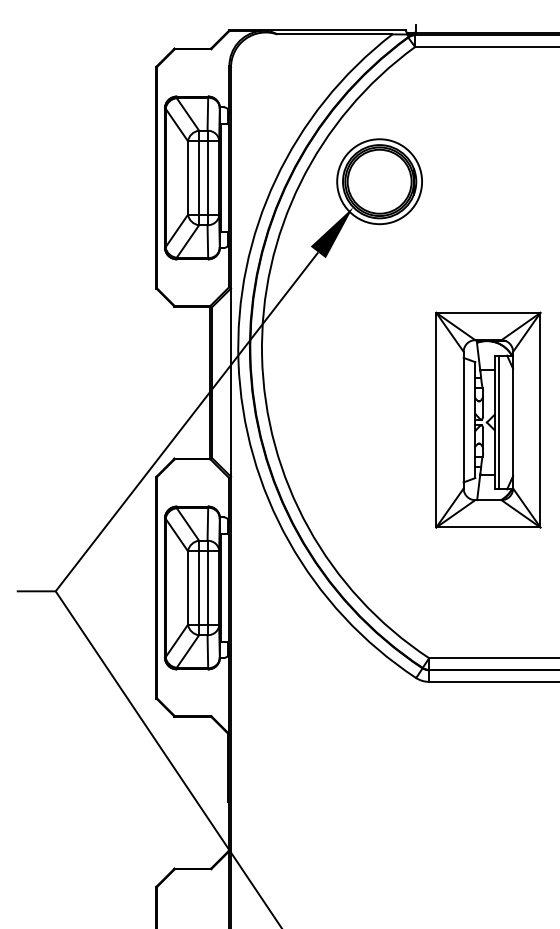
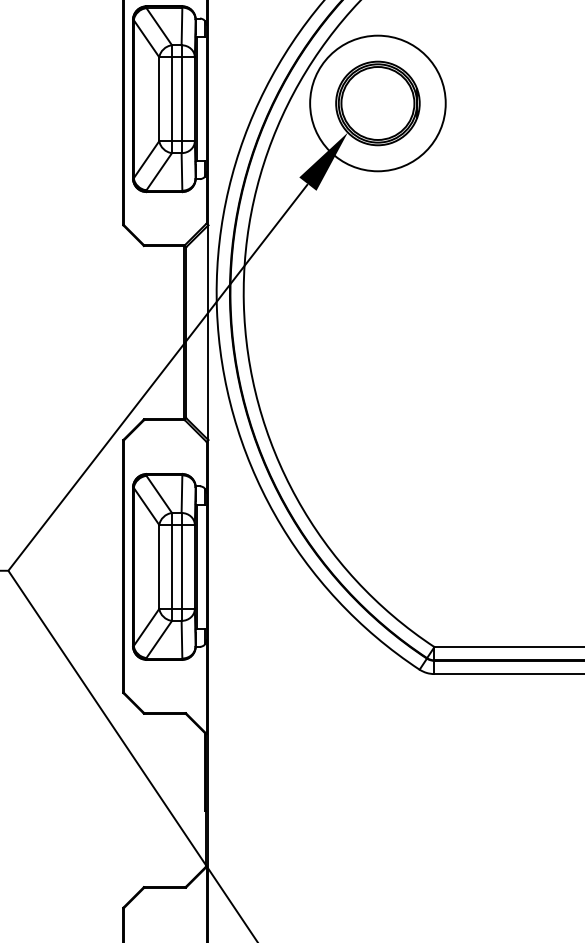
circle: (379, 181) -> (377, 103), size x1.4
part: (488, 419) -> (502, 374), removed

